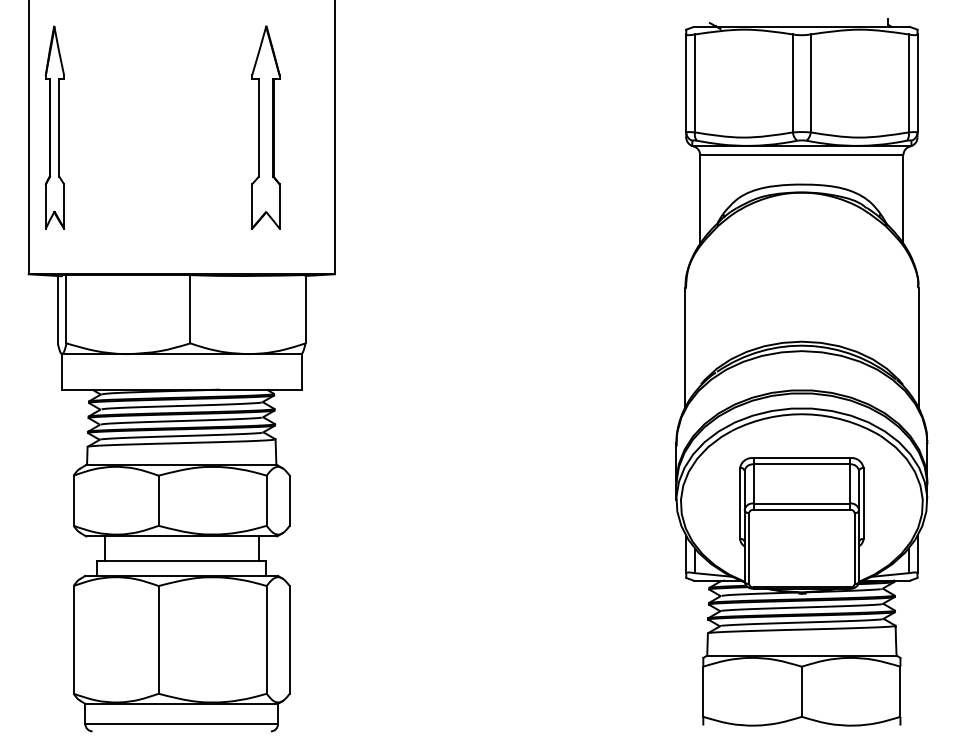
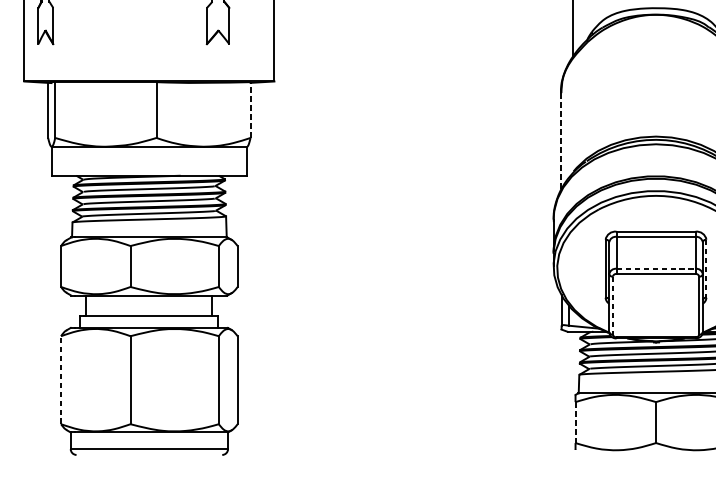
line: (305, 308) -> (250, 109), solid -> dashed
line: (685, 348) -> (560, 142), solid -> dashed
line: (802, 503) -> (656, 268), solid -> dashed
line: (863, 503) -> (706, 268), solid -> dashed
line: (749, 549) -> (613, 306), solid -> dashed
line: (73, 639) -> (60, 379), solid -> dashed
line: (703, 692) -> (575, 423), solid -> dashed

